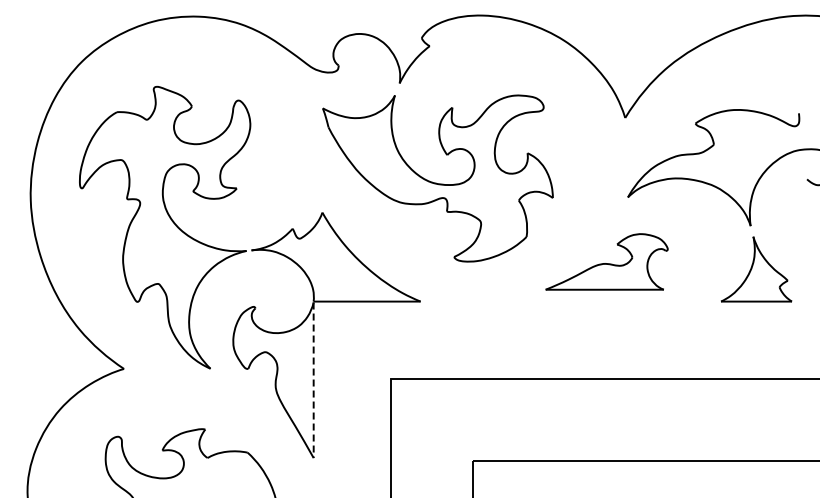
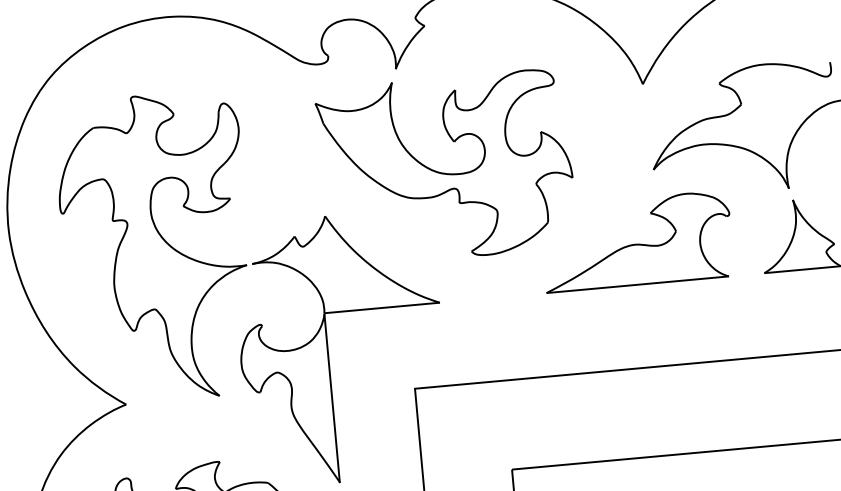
part: (606, 261) -> (636, 241), size x1.43
line: (313, 380) -> (331, 398), dashed -> solid

